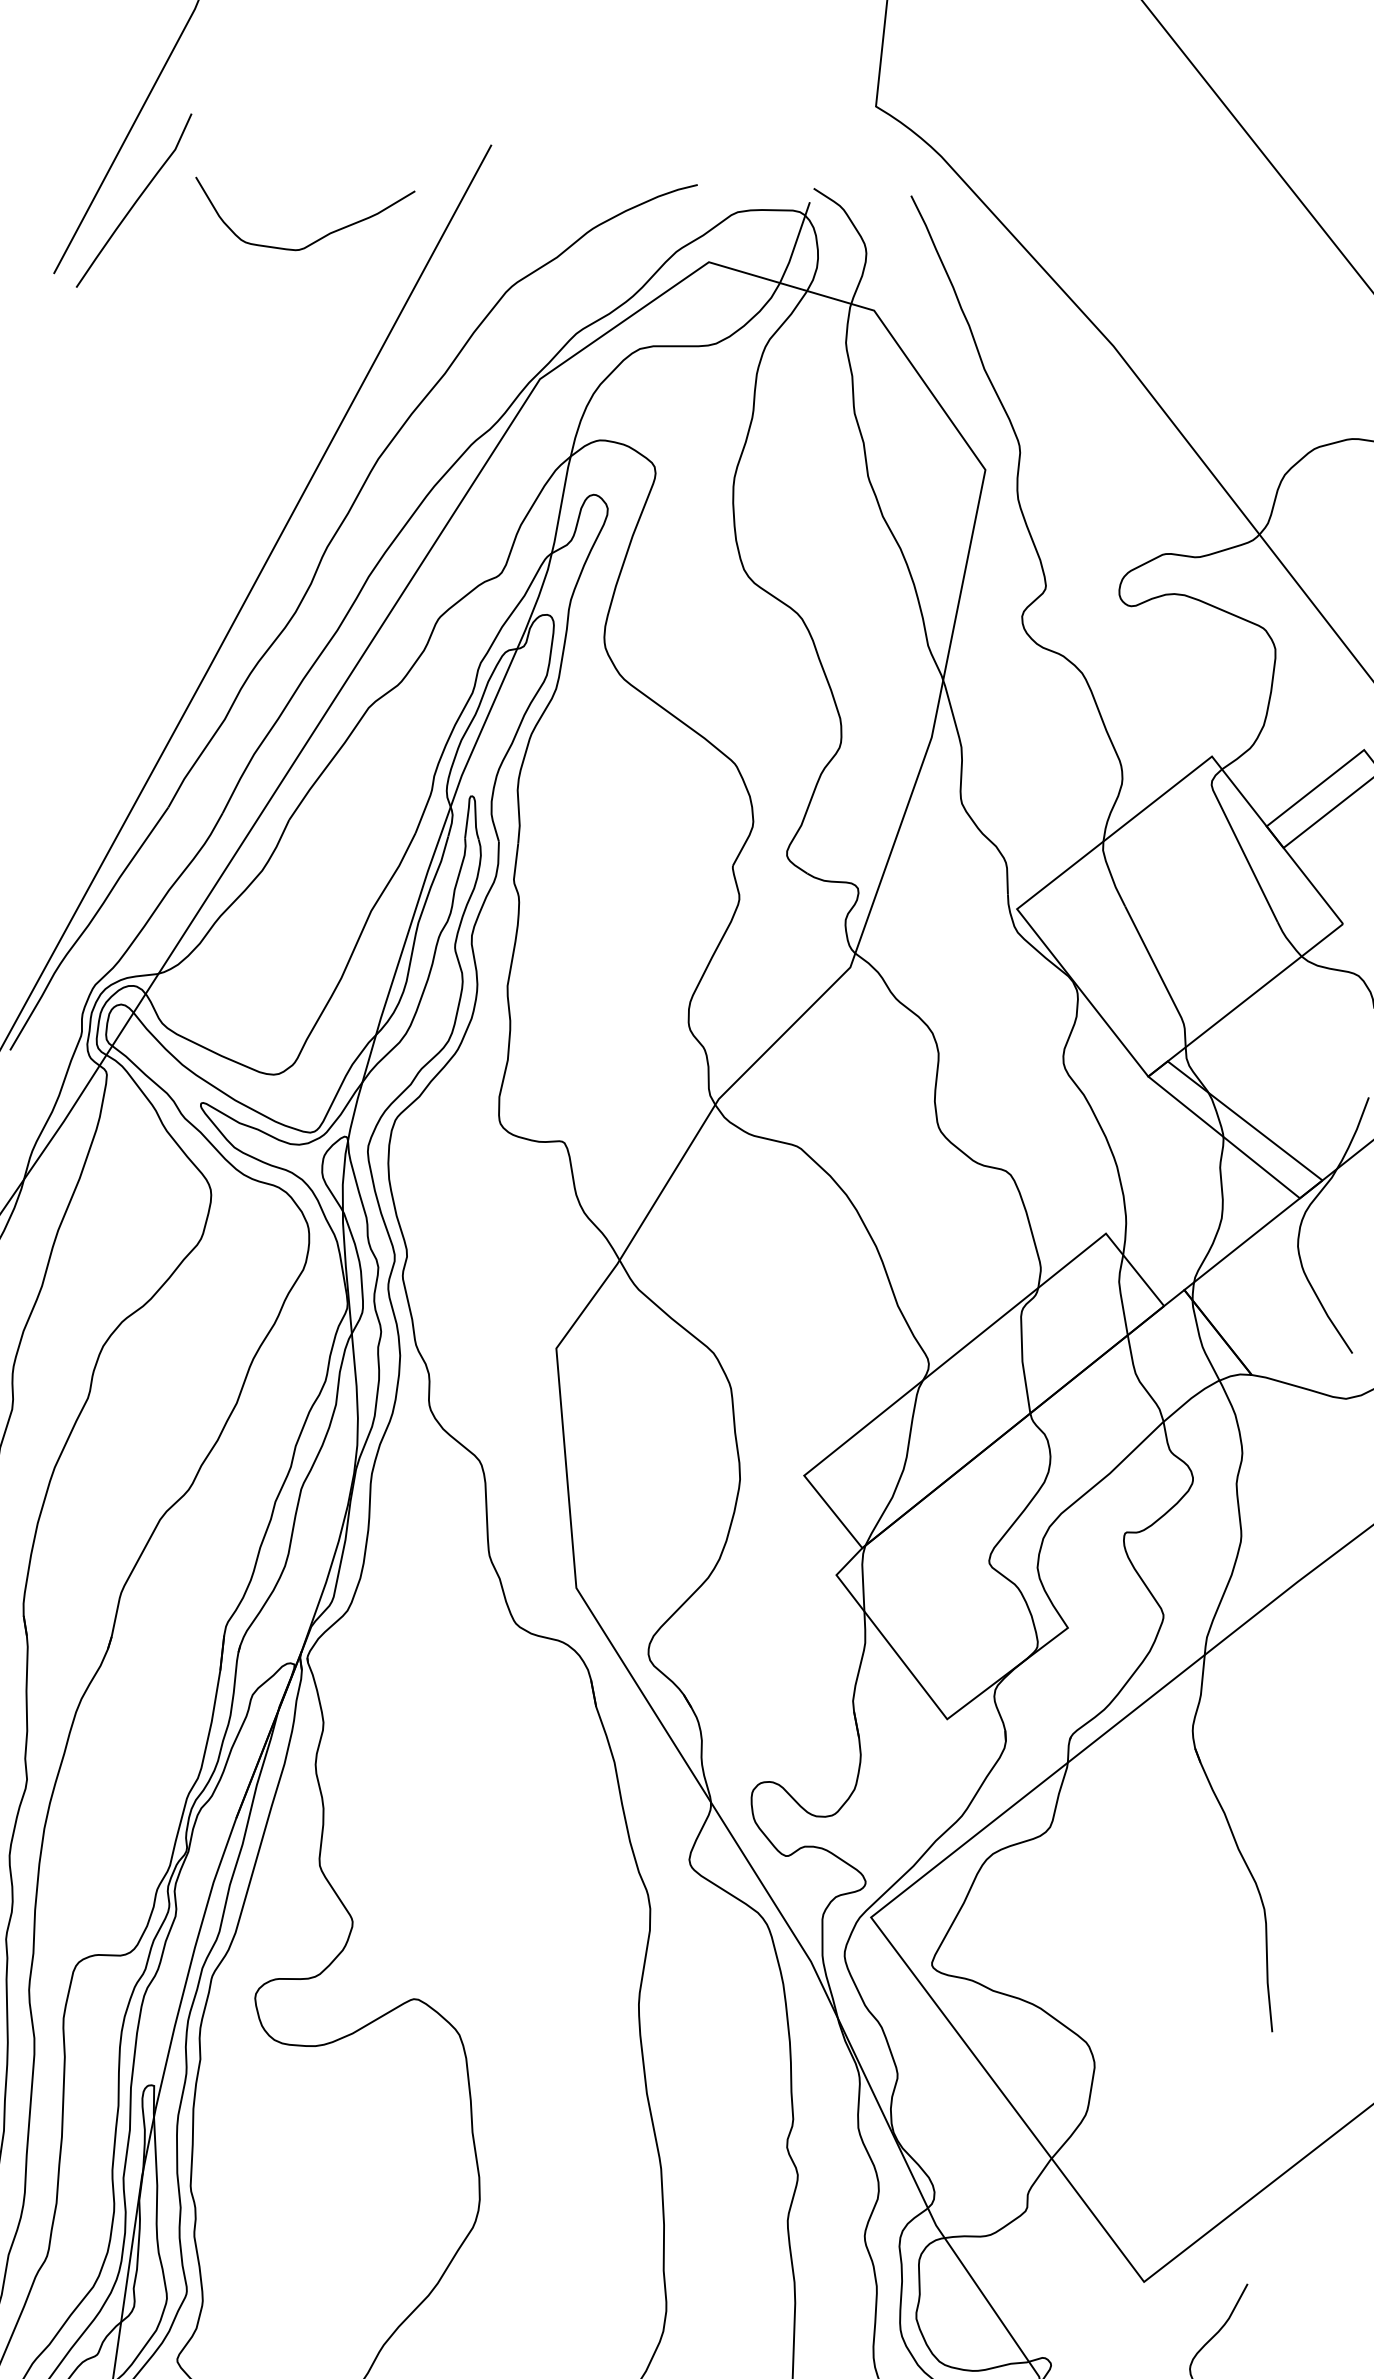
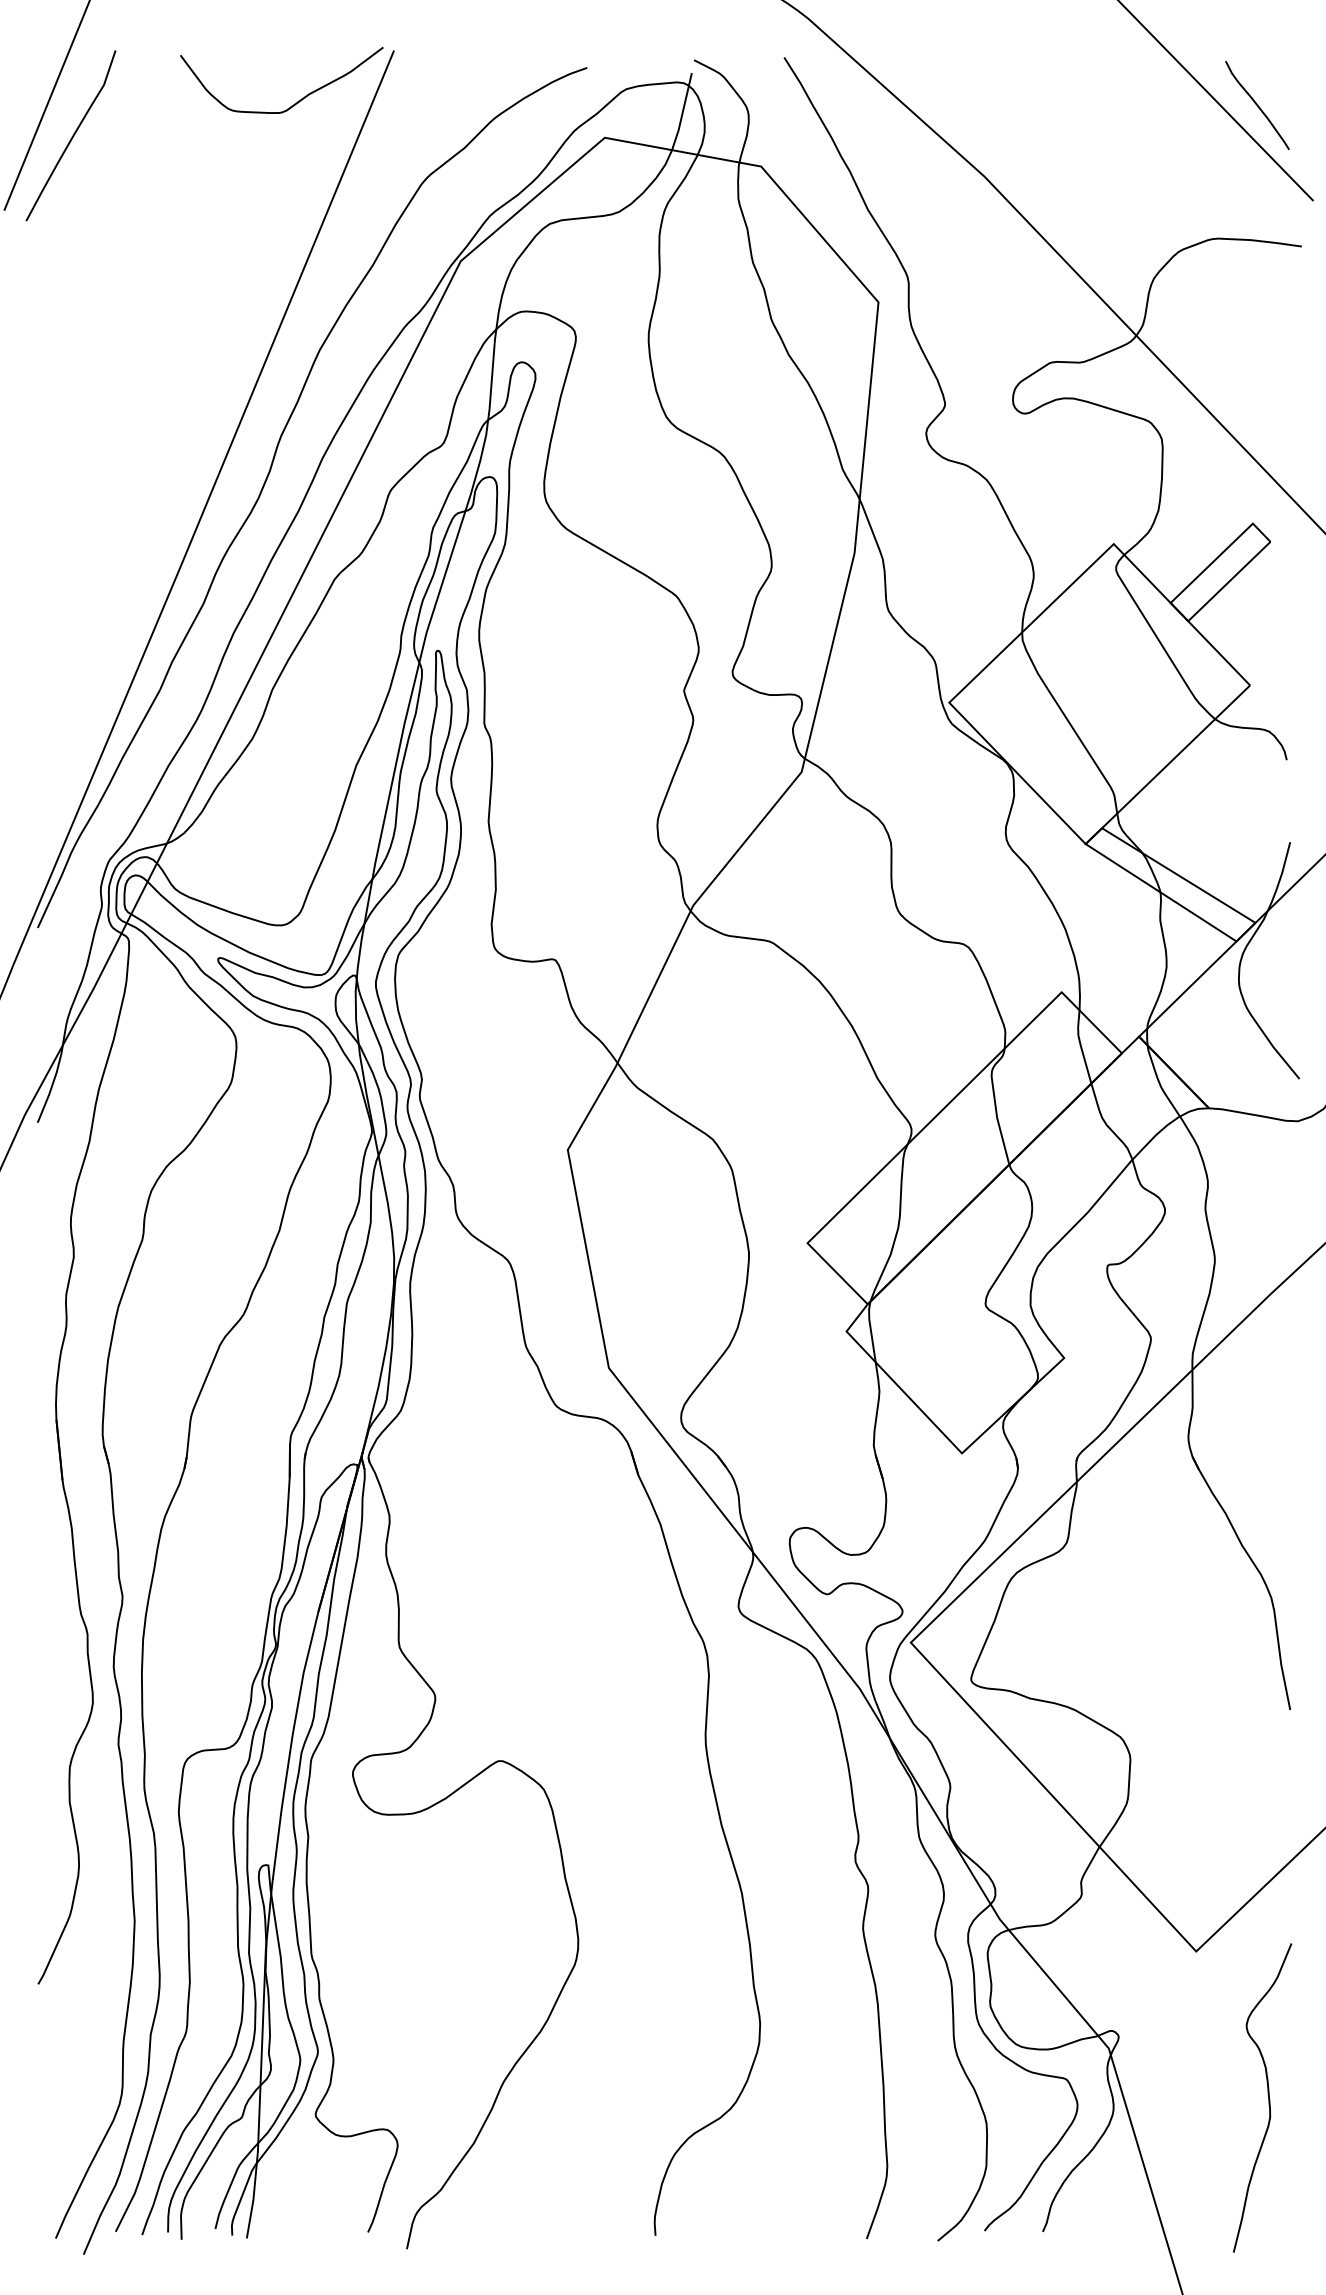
curve: (317, 238) -> (298, 100), moved

